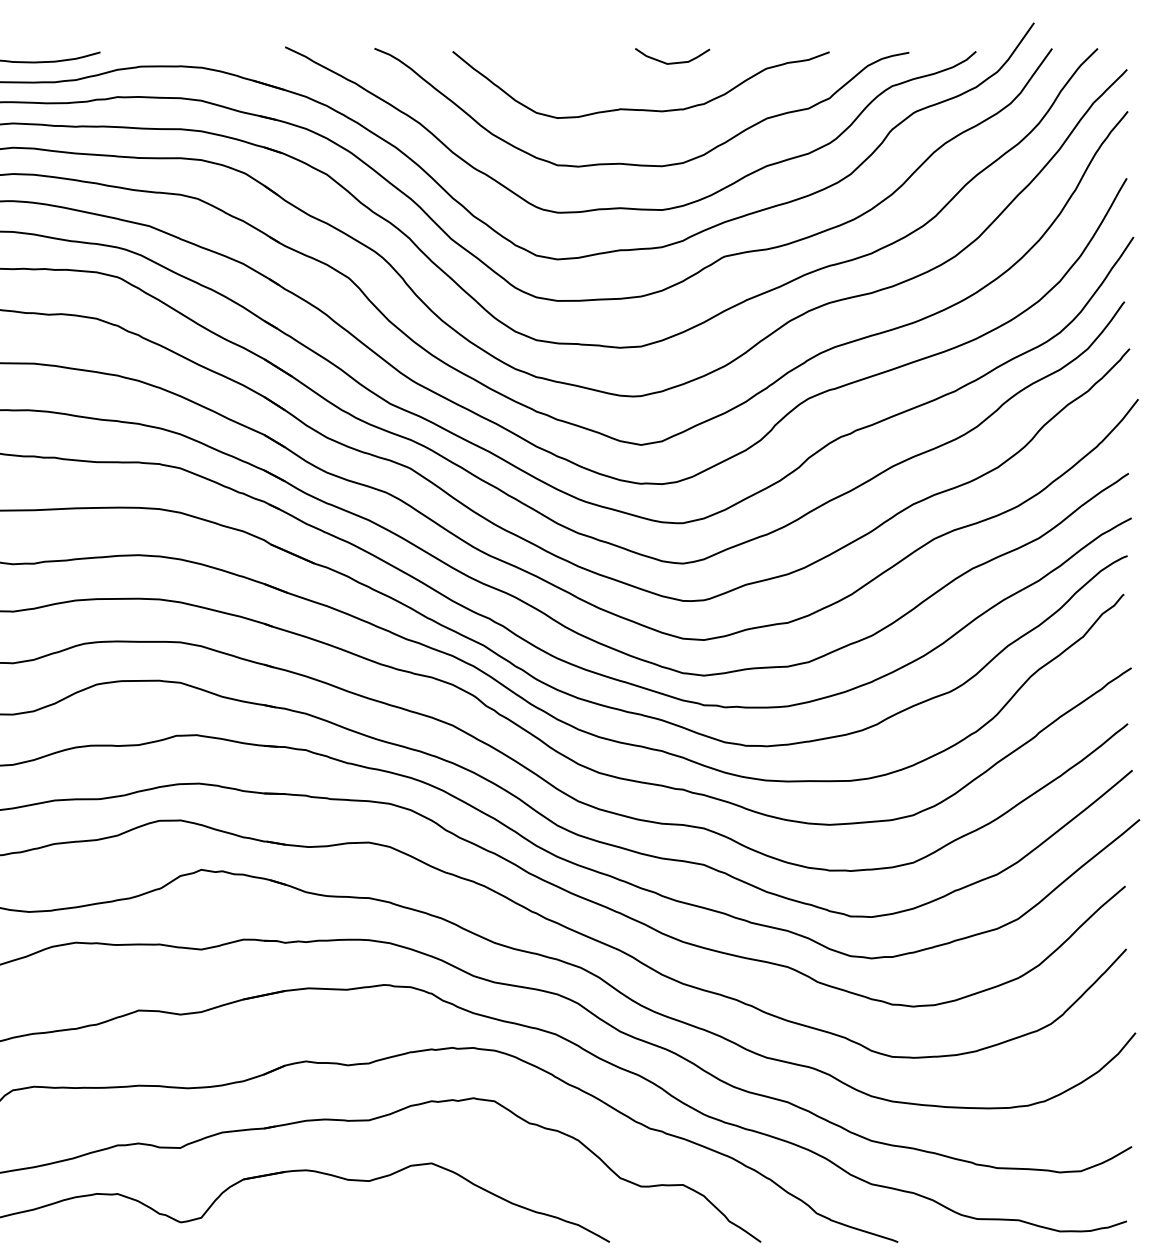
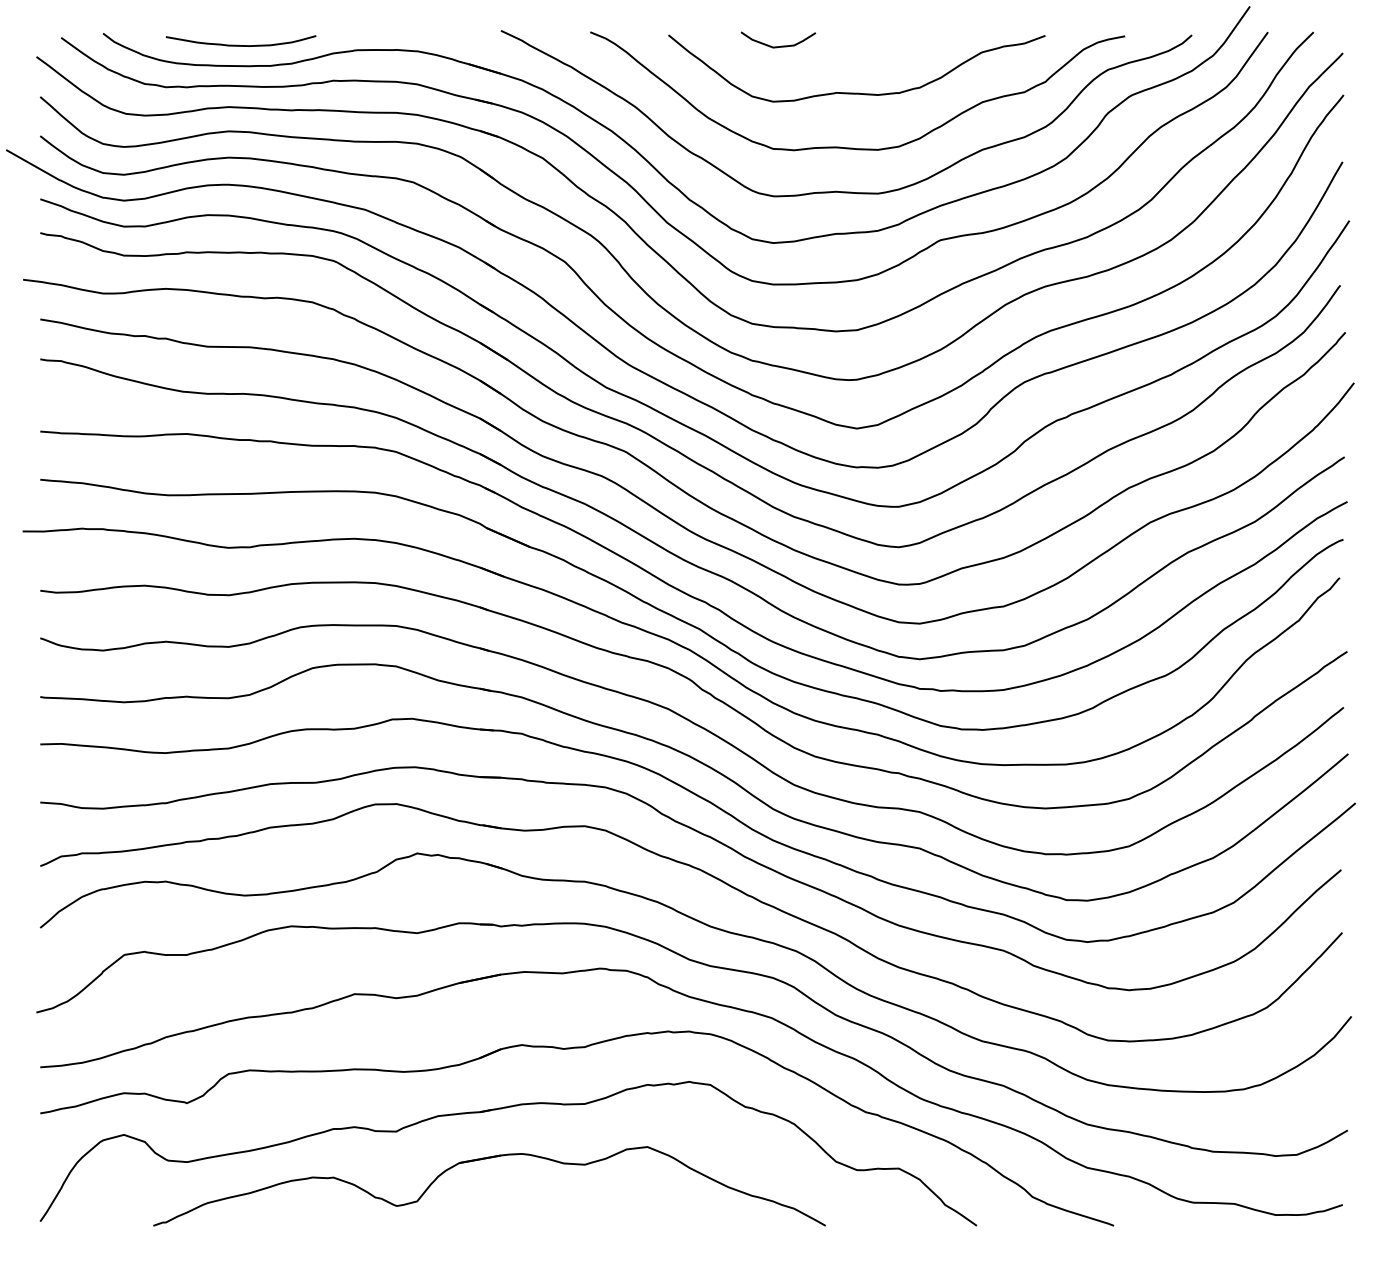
curve: (675, 61) -> (781, 45), moved

